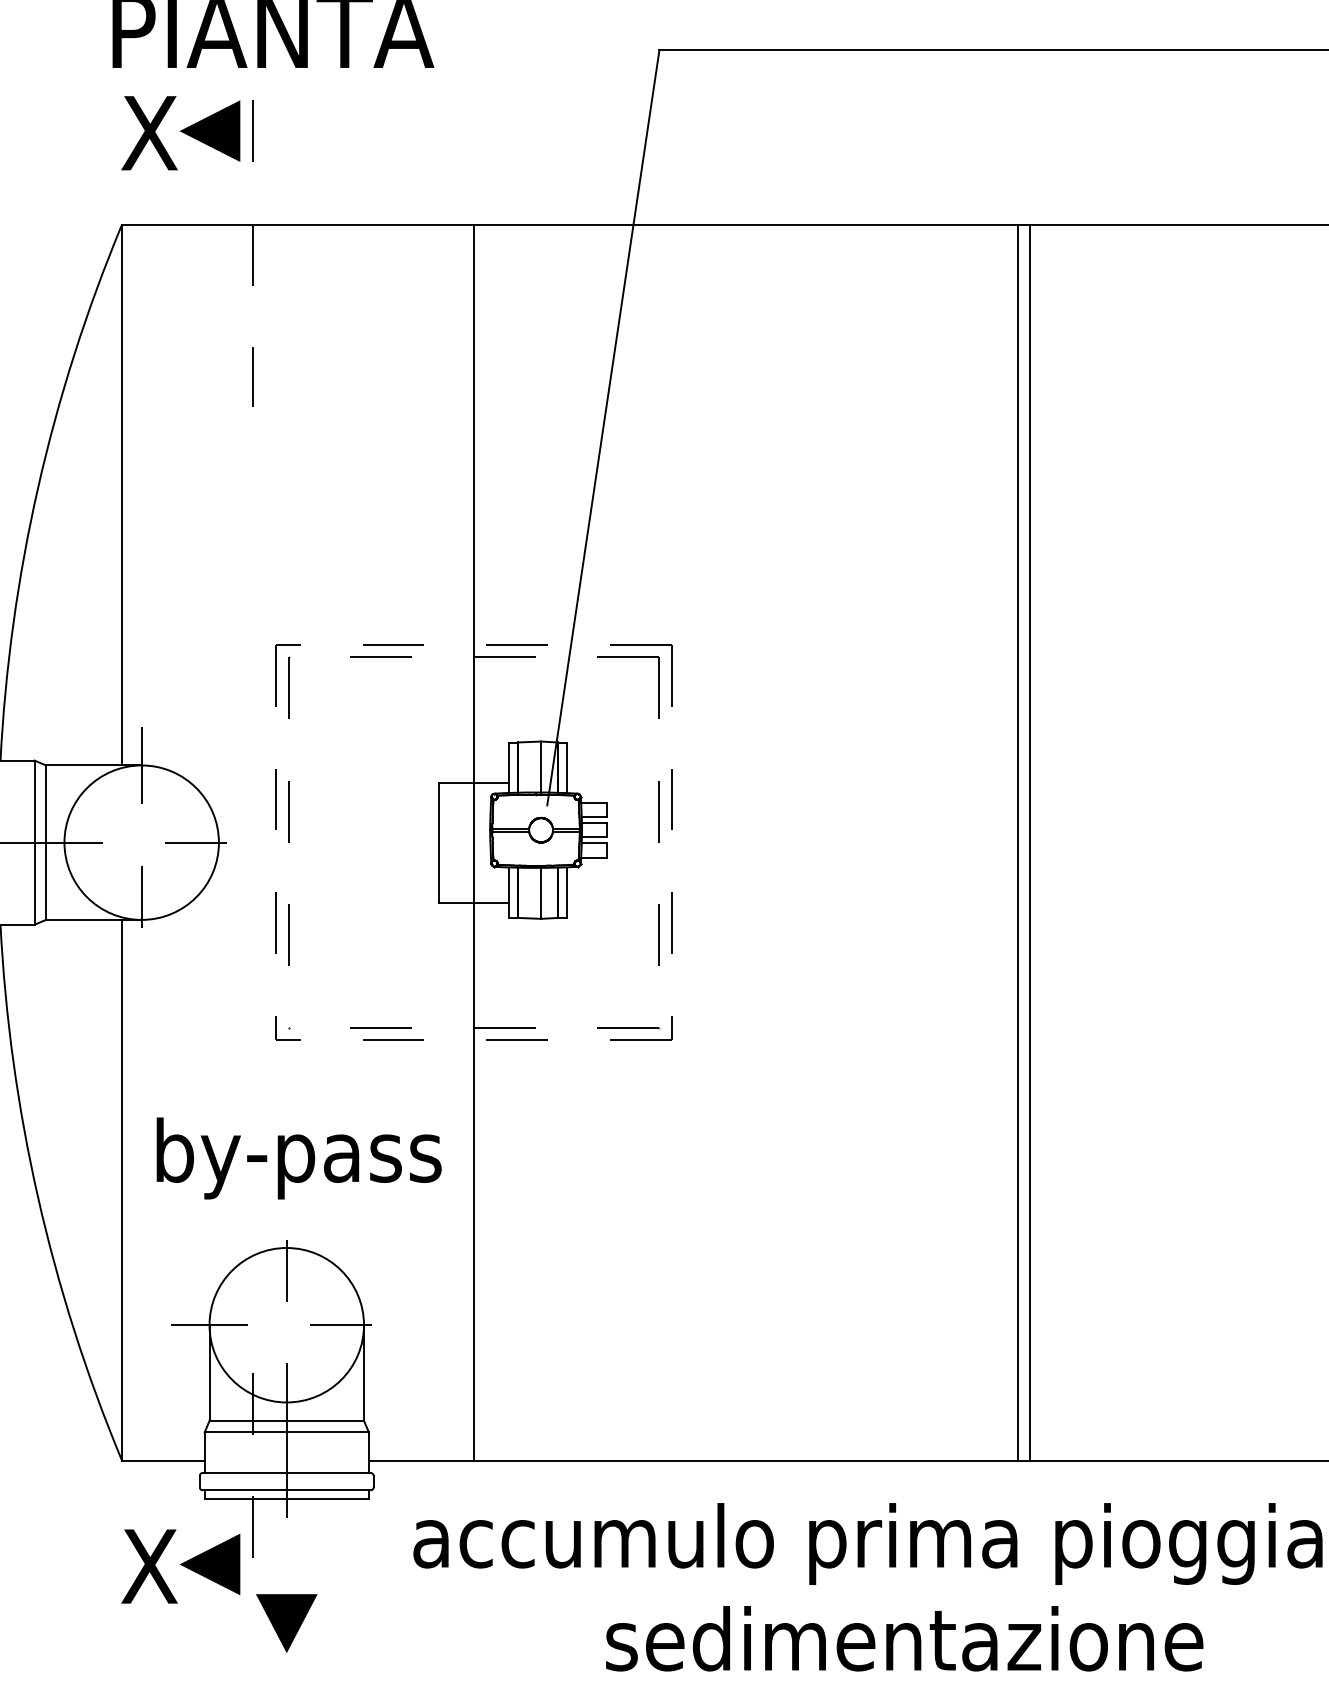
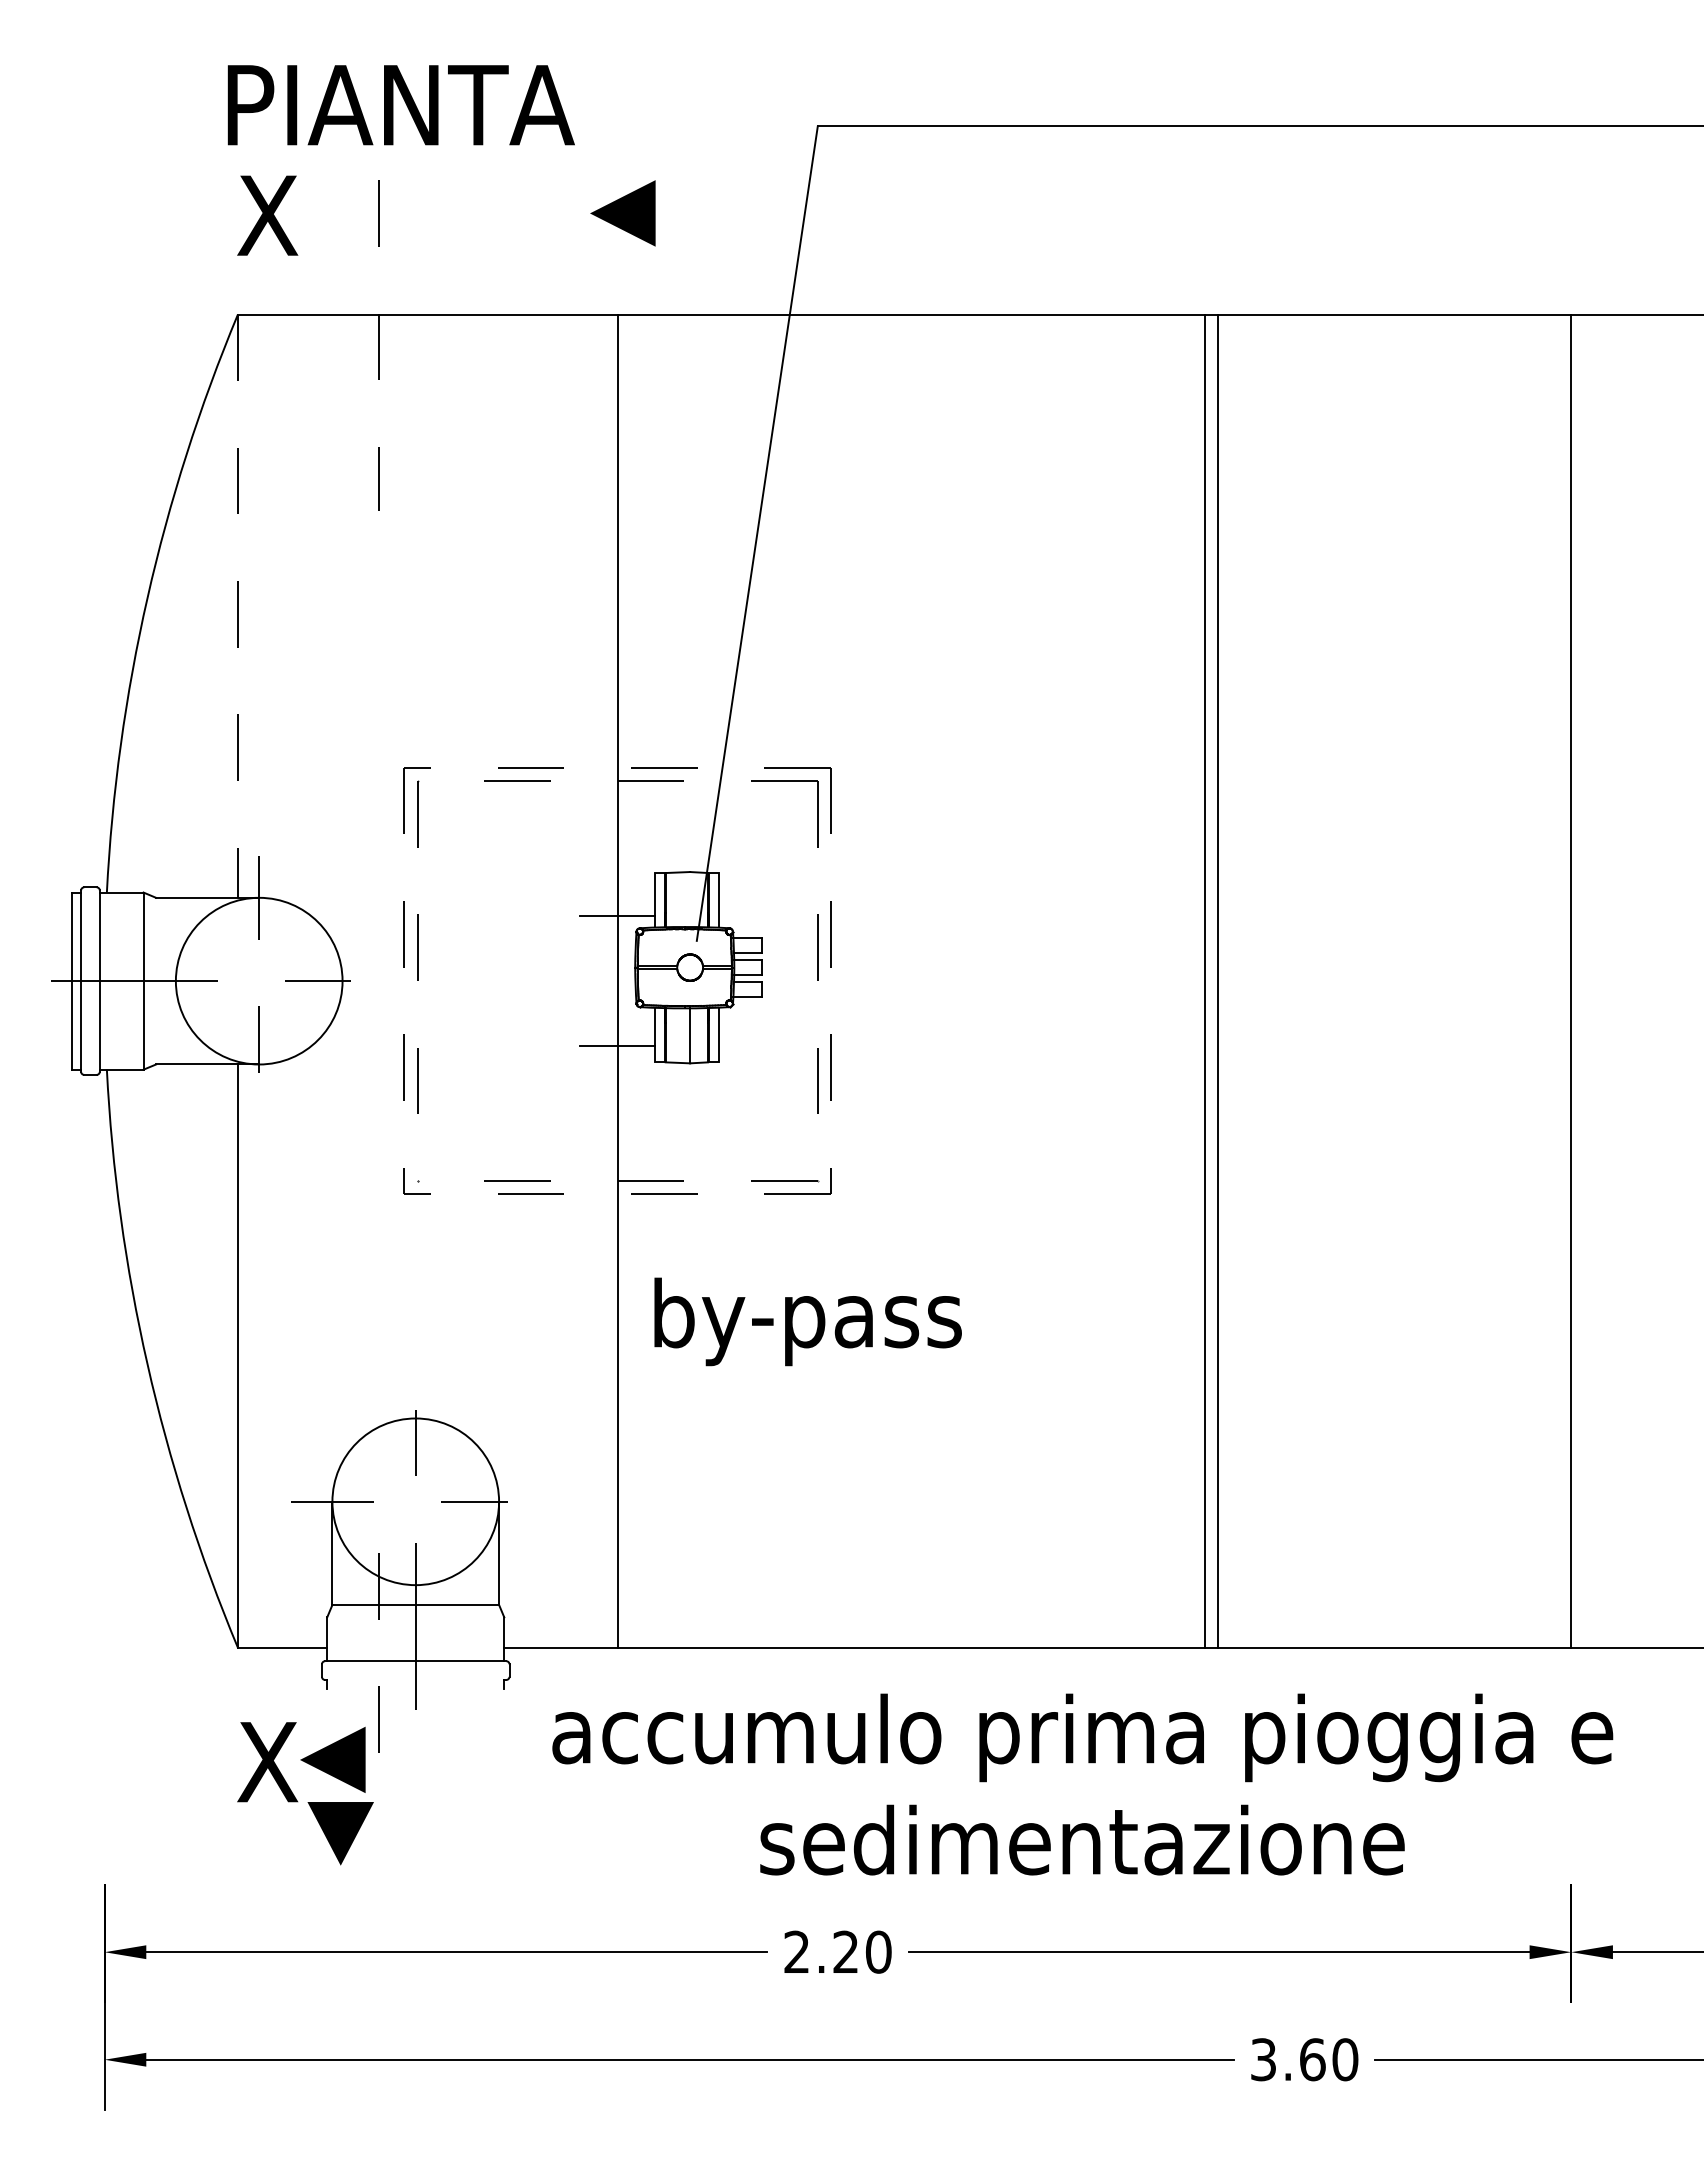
line: (209, 131) -> (622, 213), moved
line: (121, 495) -> (237, 606), solid -> dashed
line: (541, 767) -> (690, 899), removed
line: (46, 842) -> (156, 980), removed
line: (439, 842) -> (580, 980), removed
text: (298, 1158) -> (807, 1321), moved
line: (286, 1432) -> (415, 1617), removed
line: (286, 1489) -> (415, 1679), removed
line: (286, 1499) -> (415, 1689), removed
line: (286, 1623) -> (340, 1833), moved

